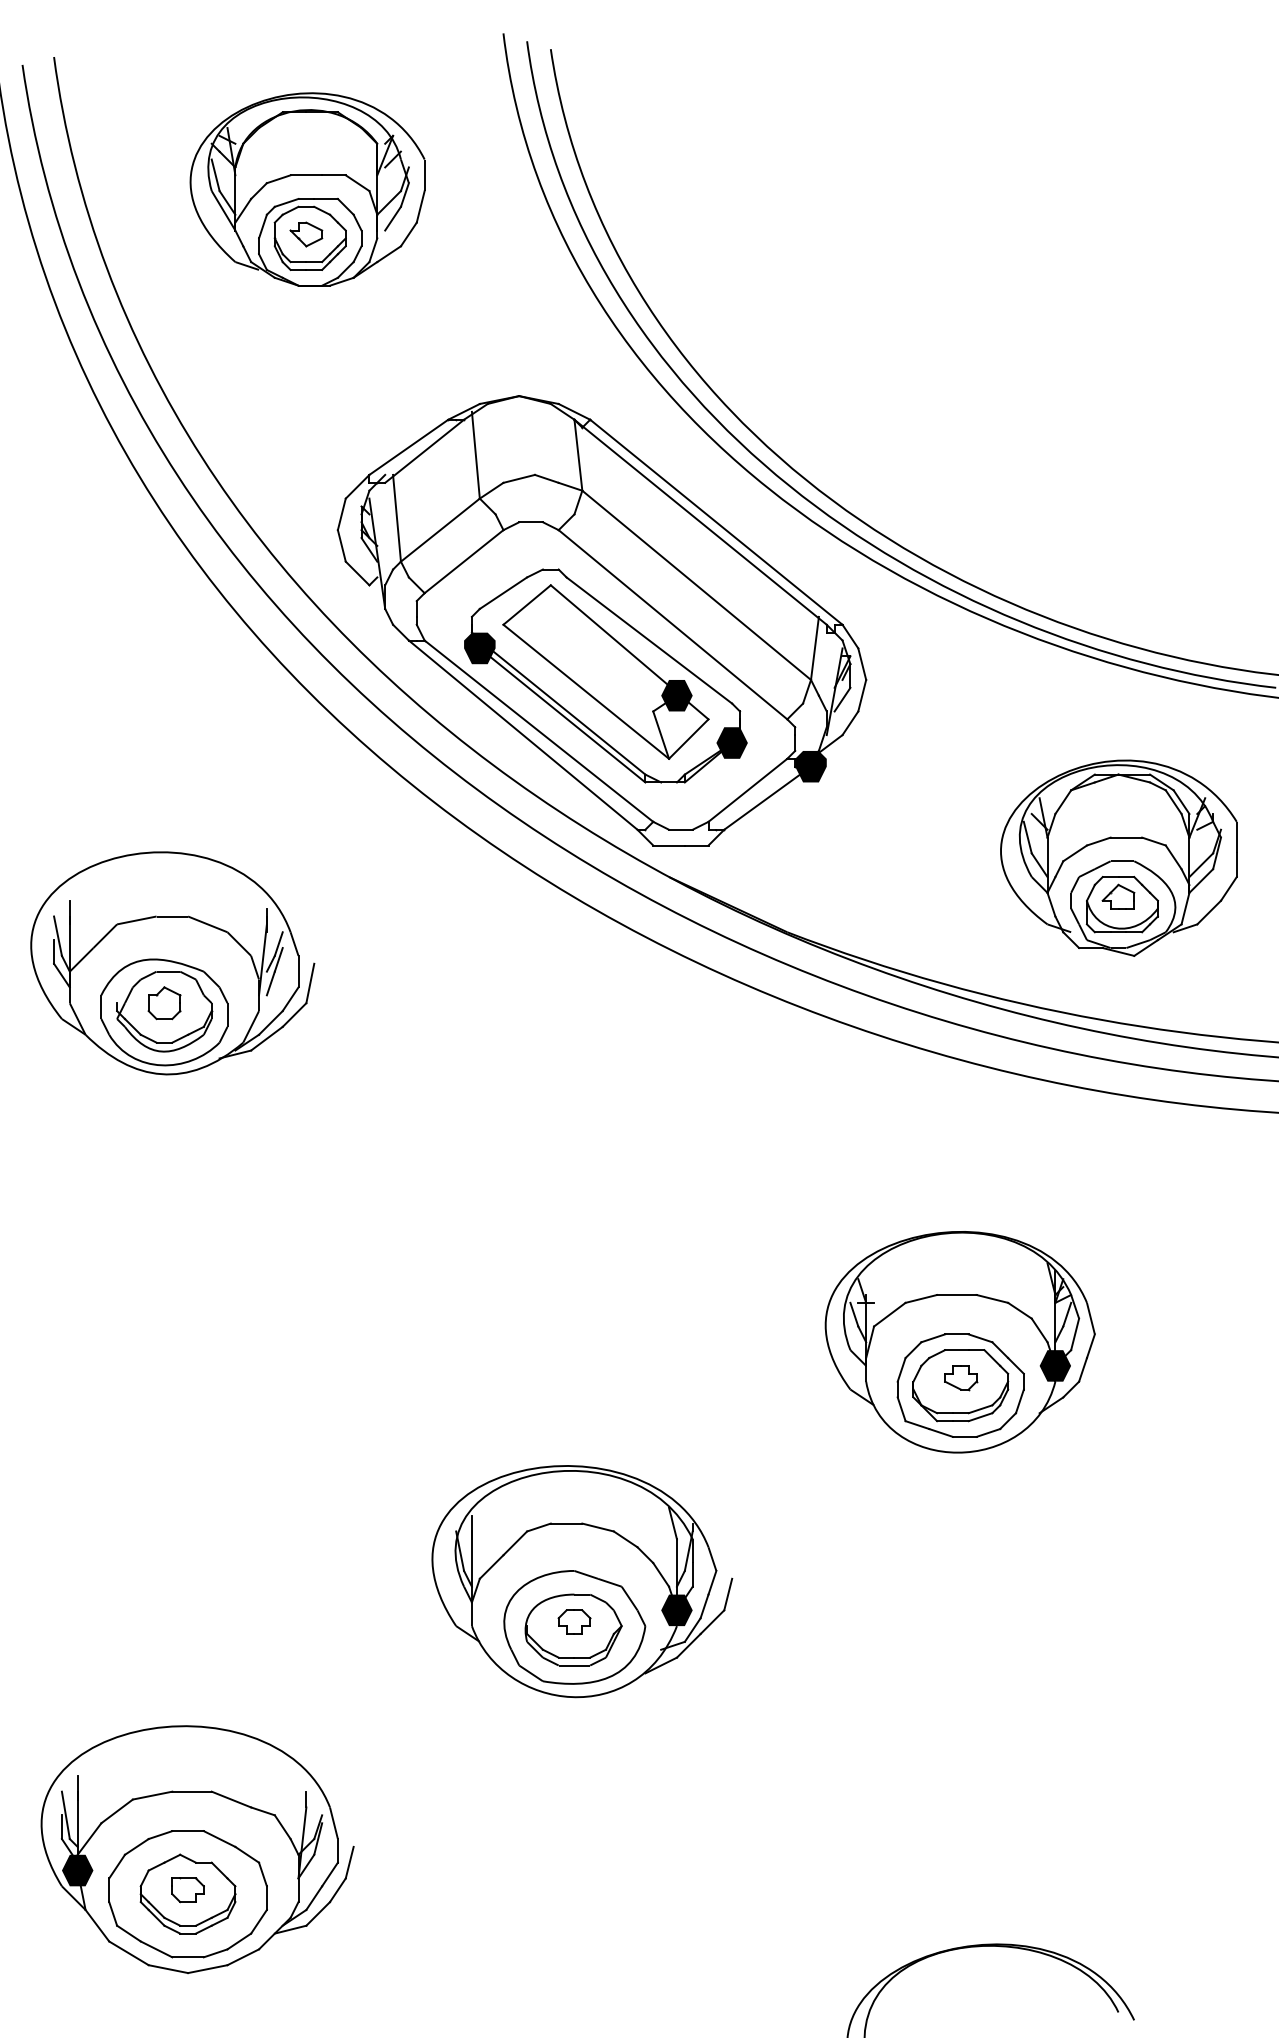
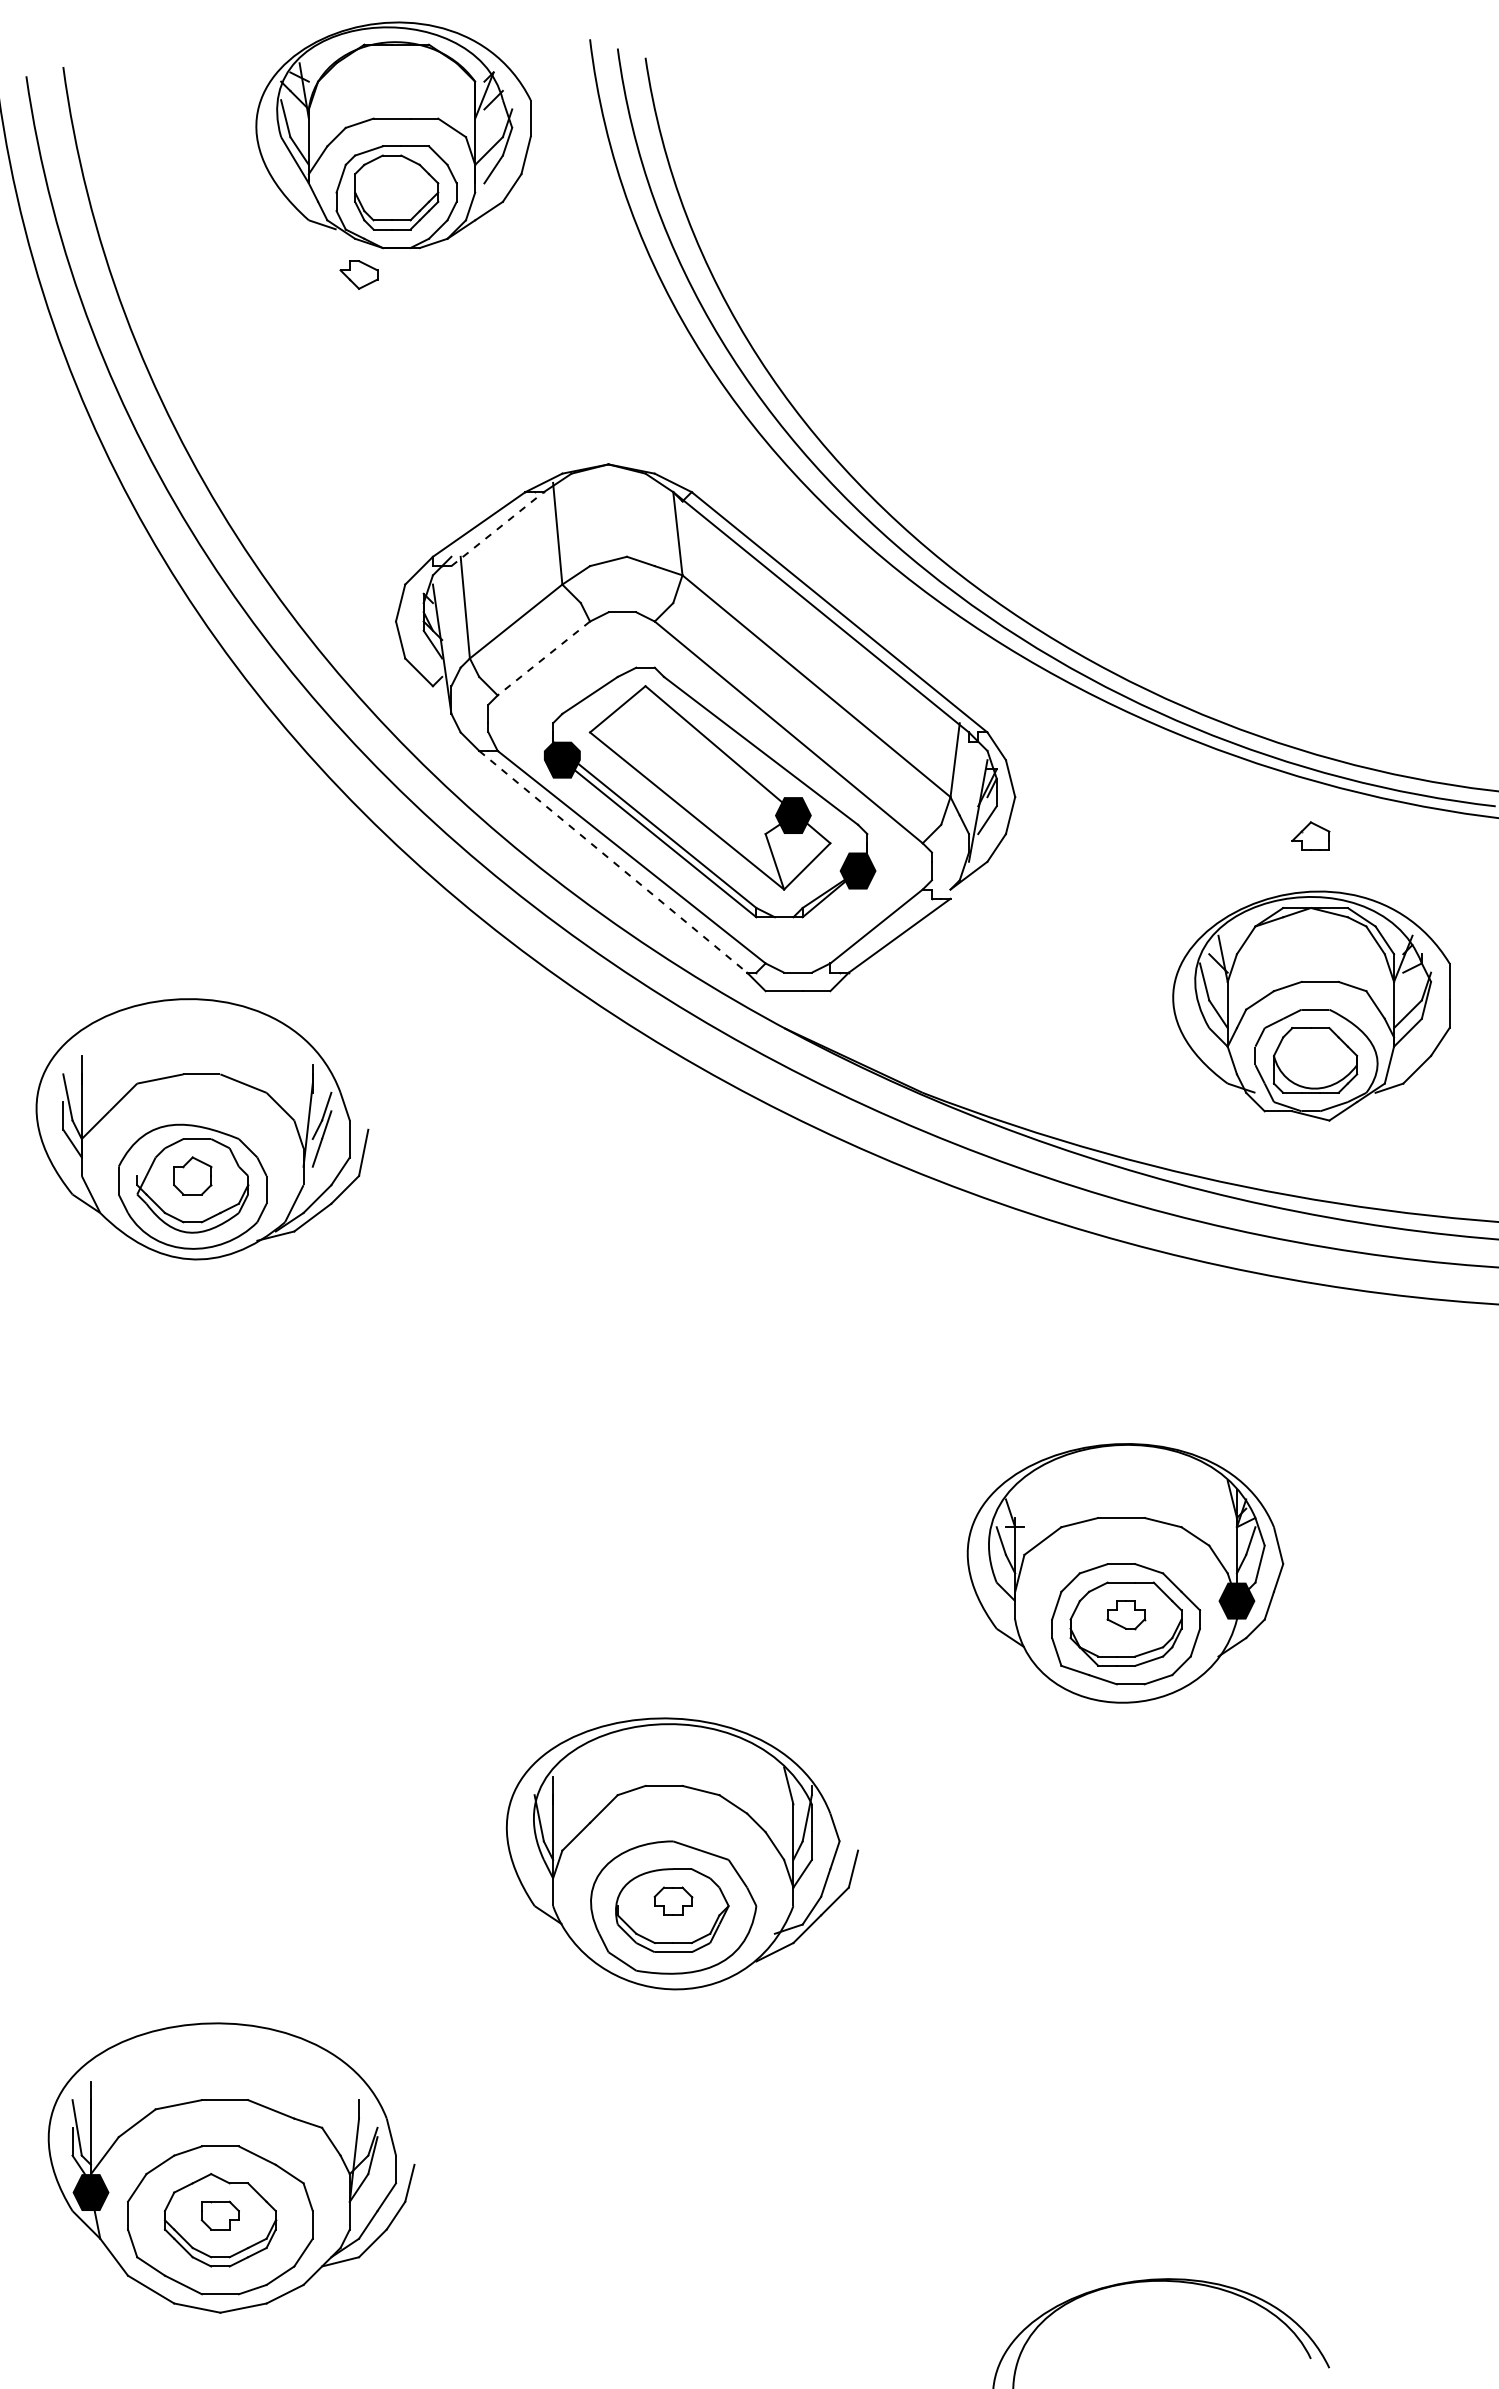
part: (307, 189) -> (393, 135), moved
line: (425, 450) -> (498, 528), solid -> dashed
line: (463, 561) -> (543, 658), solid -> dashed
line: (523, 734) -> (613, 861), solid -> dashed
fill: (810, 766) -> (950, 898), removed
part: (1118, 896) -> (1310, 835), moved
fill: (676, 1610) -> (792, 1887), removed

